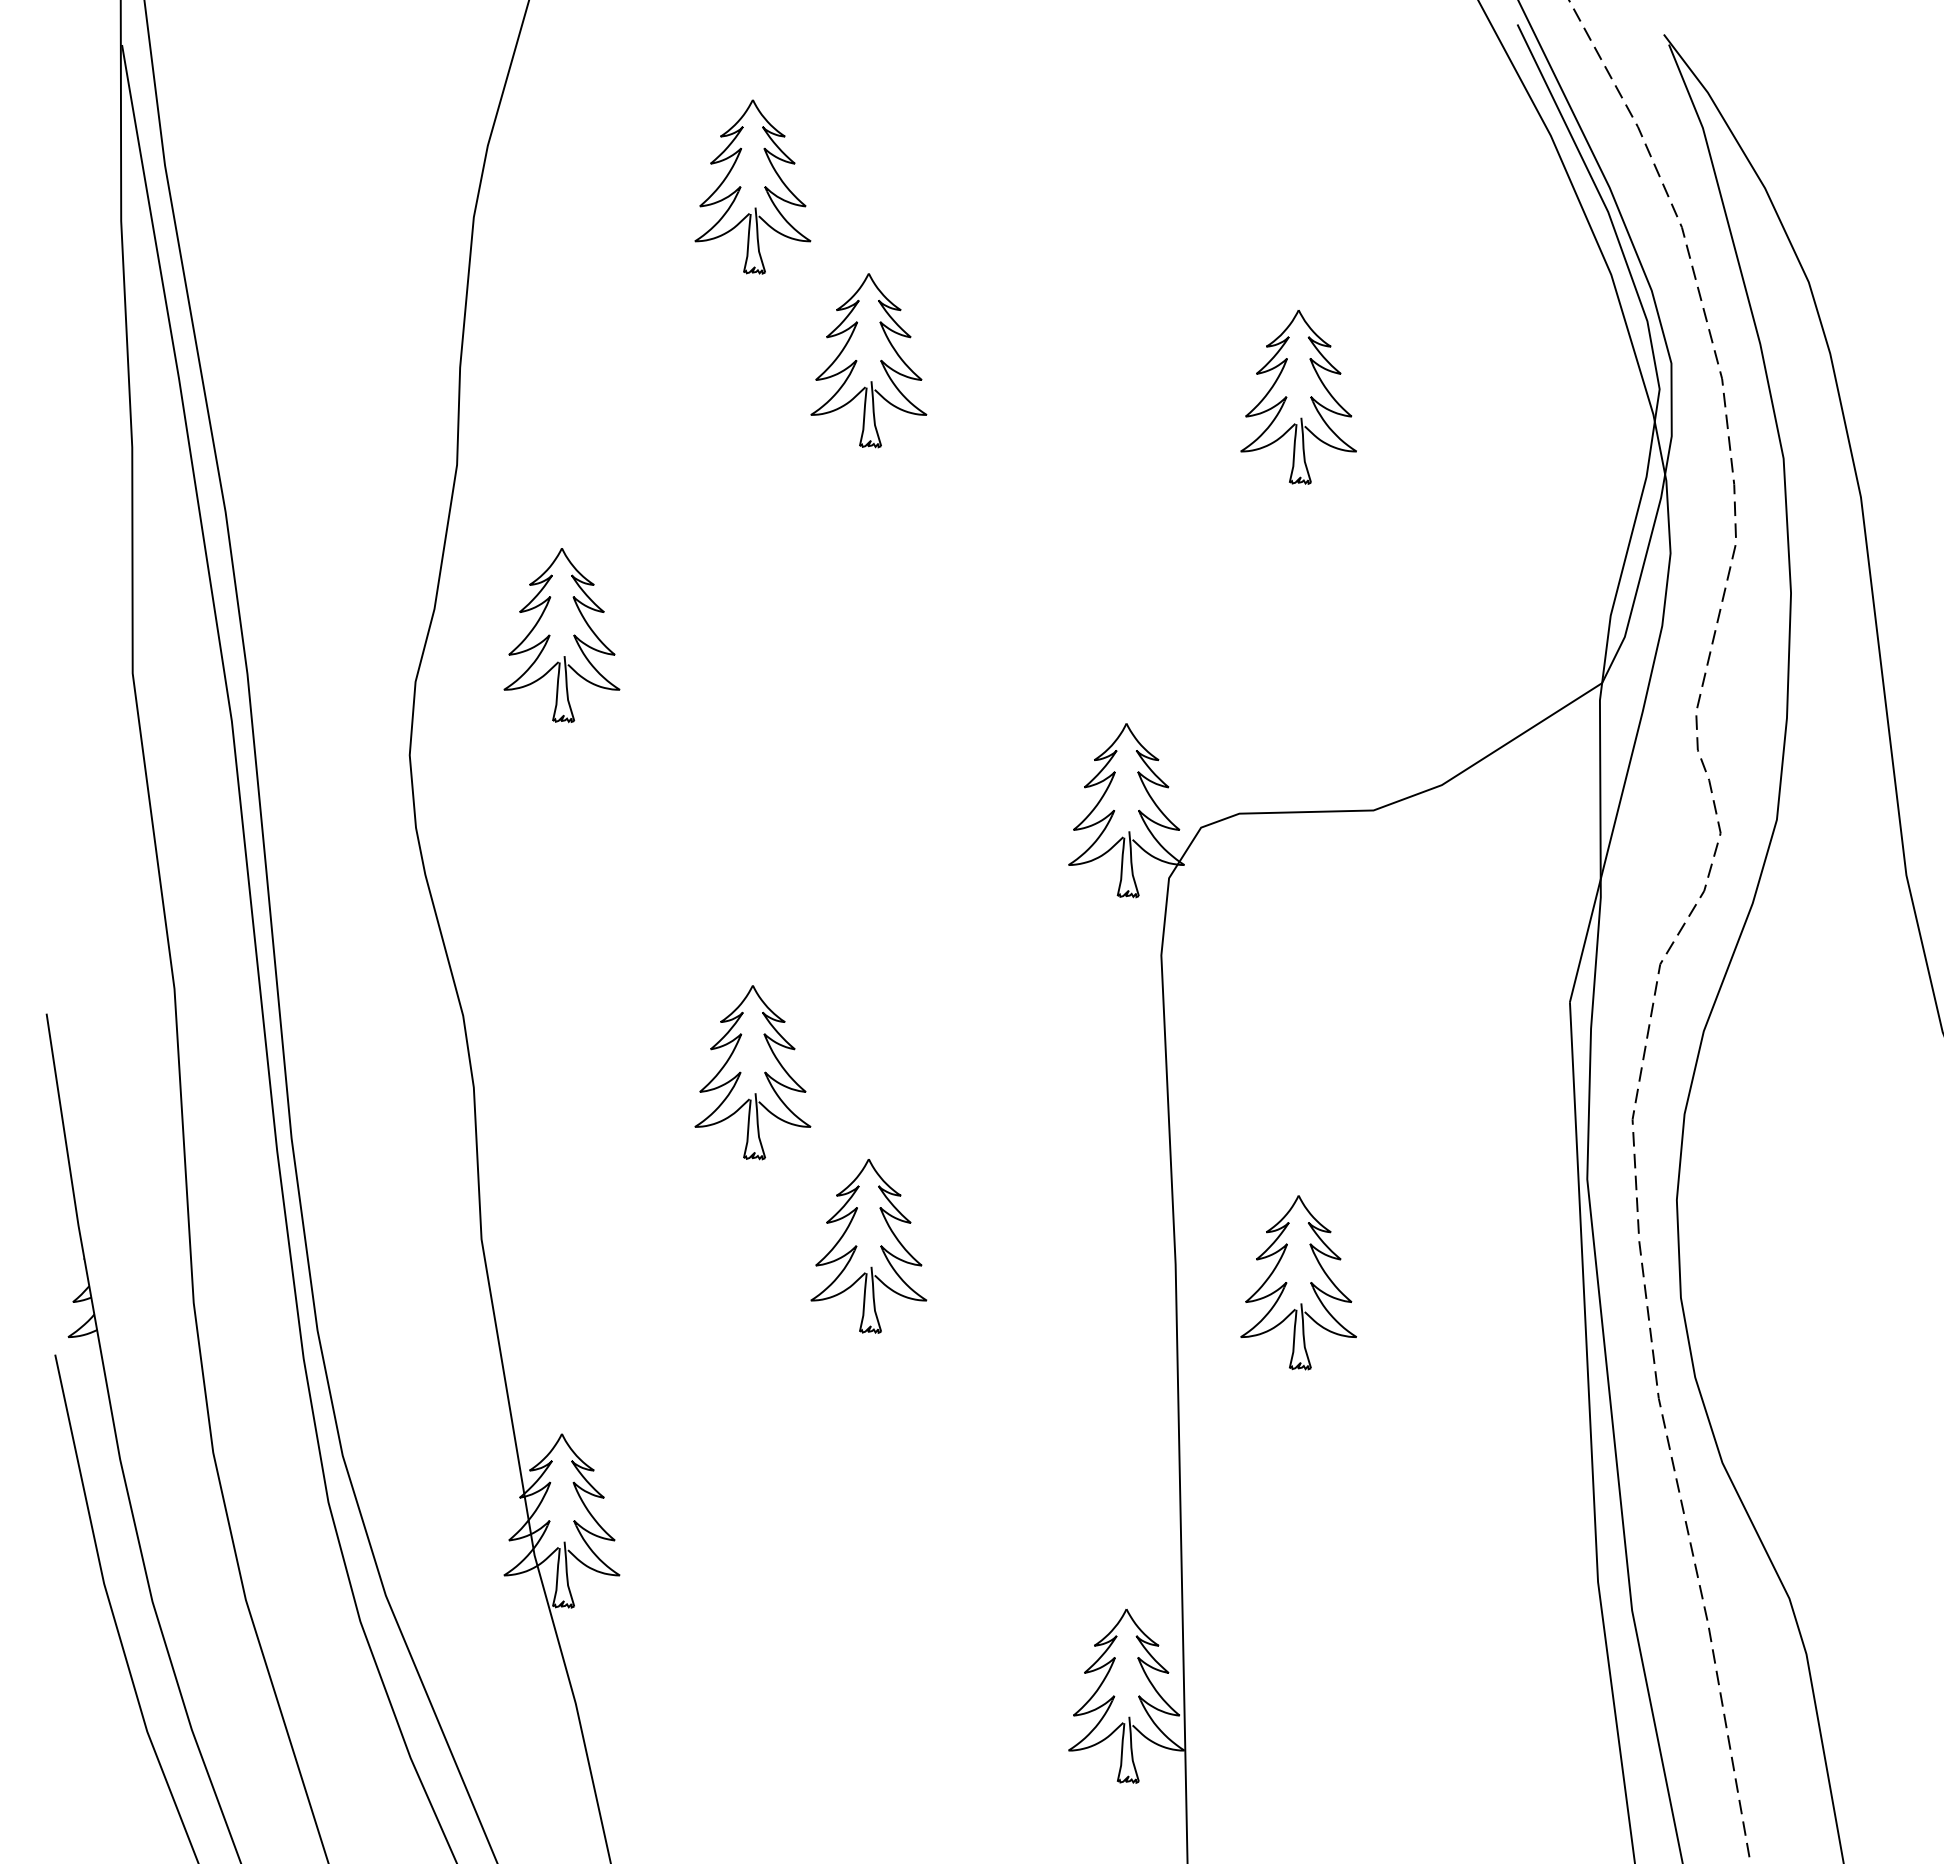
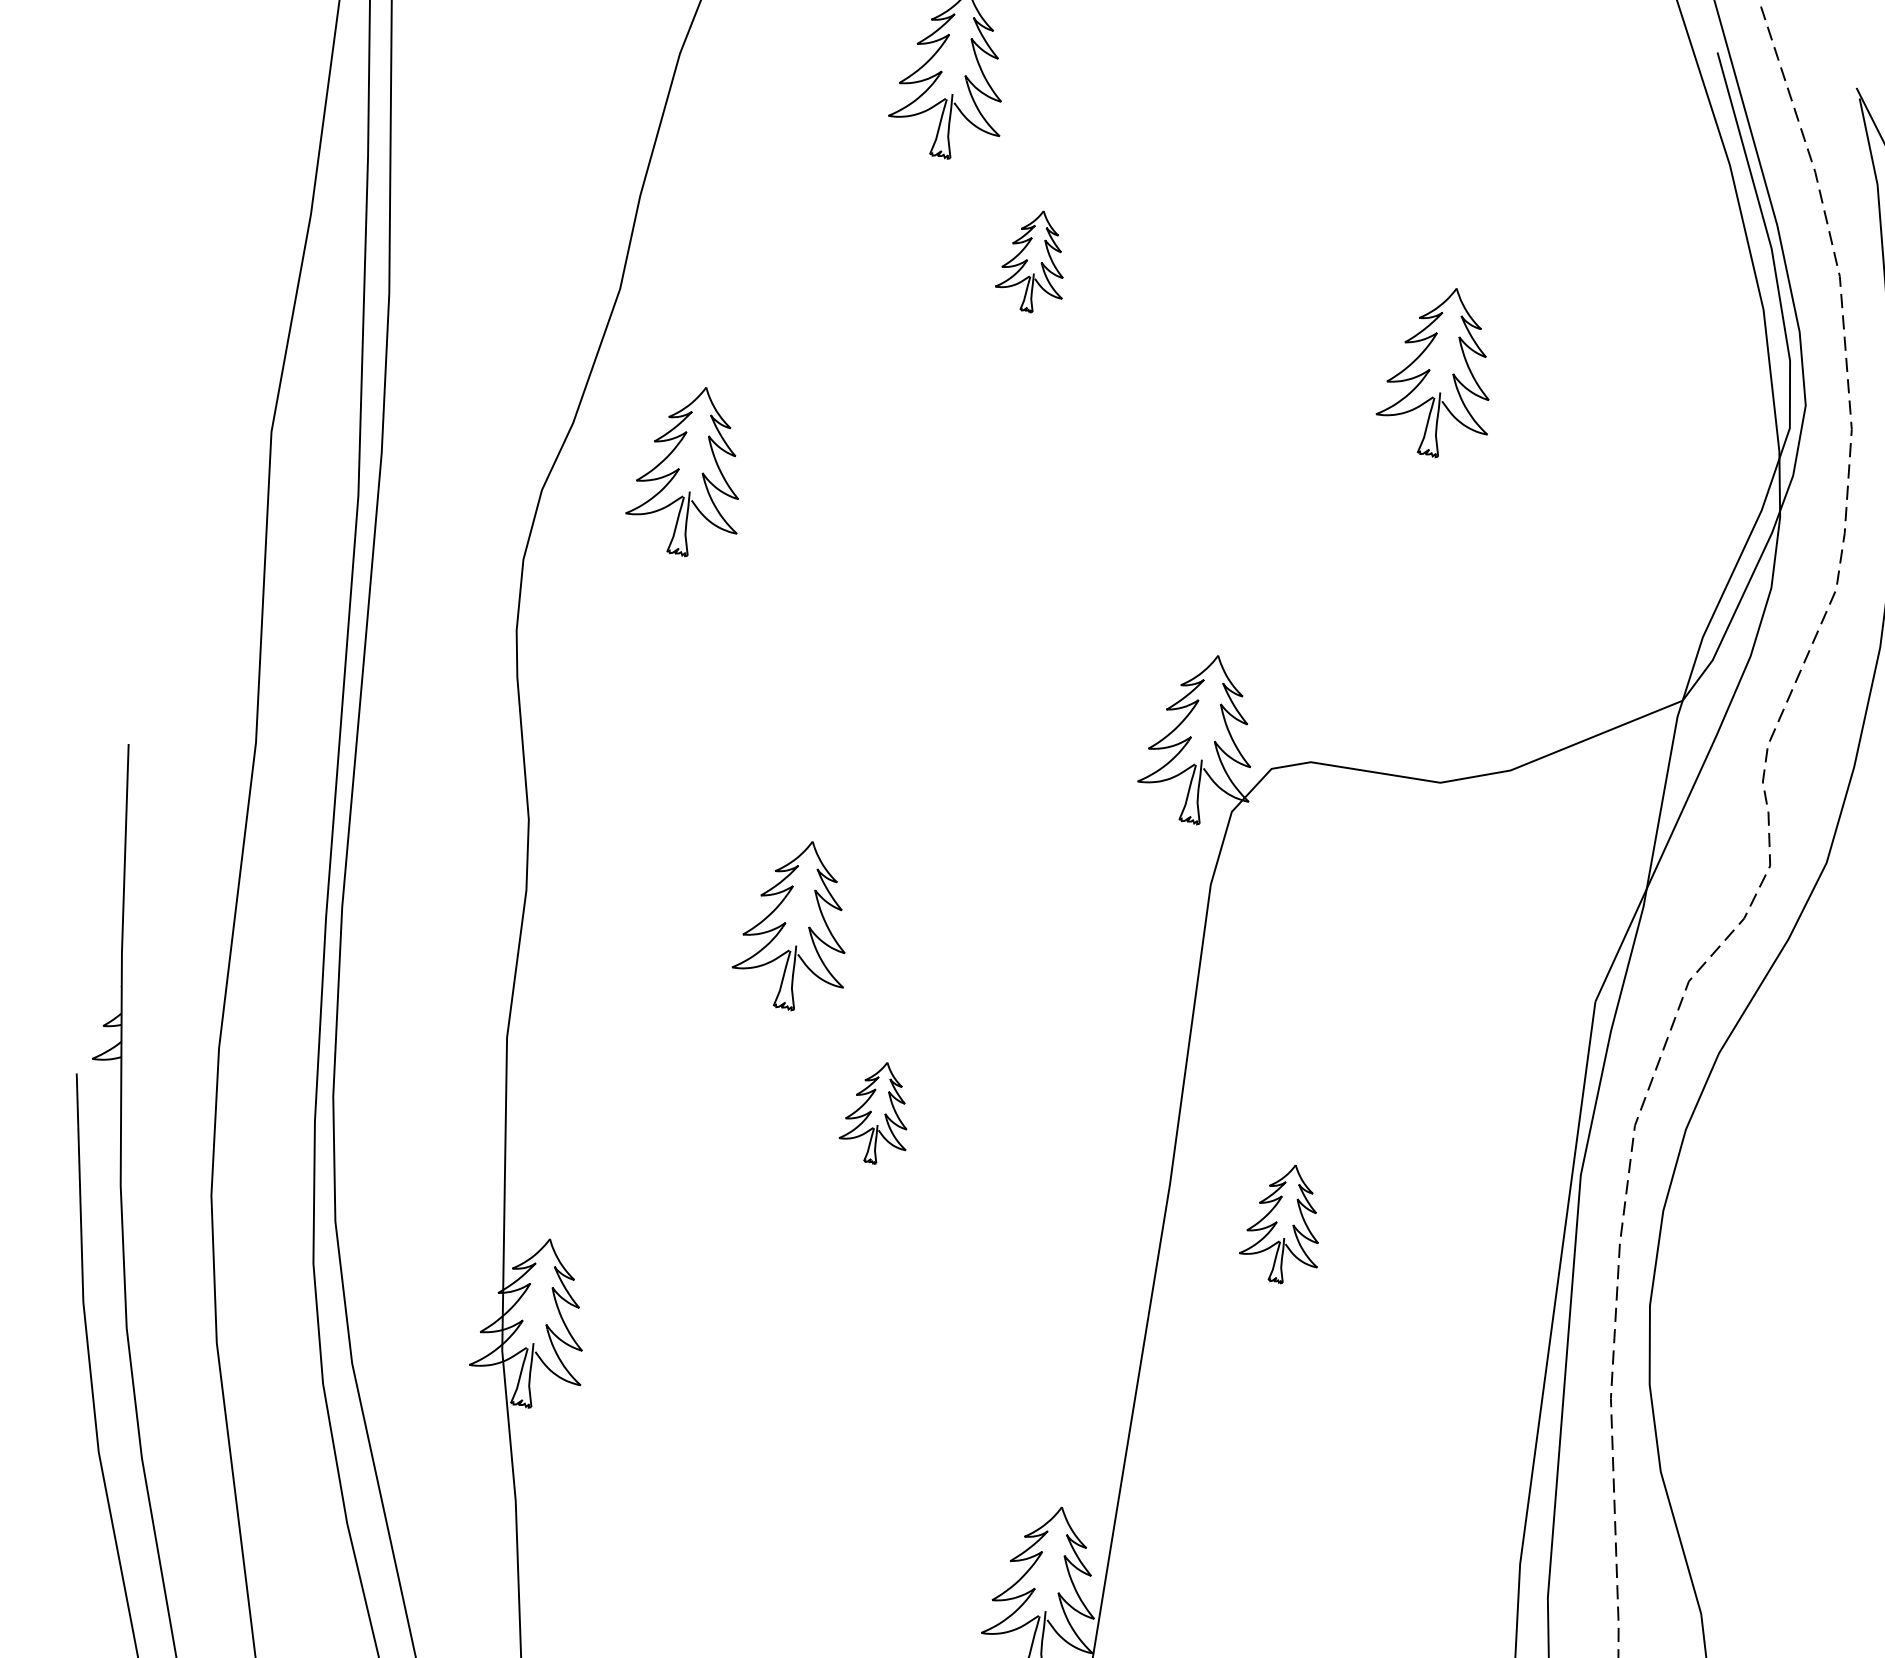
part: (868, 360) -> (1034, 260), size x0.6
part: (868, 1246) -> (877, 1112), size x0.6
part: (1298, 1282) -> (1284, 1223), size x0.7

